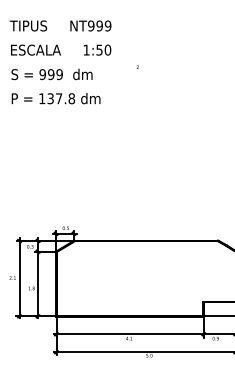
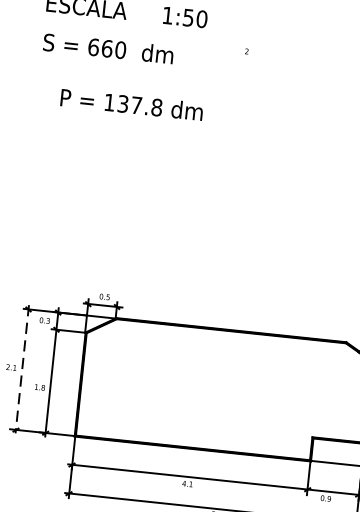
text: (50, 74) -> (106, 48), 999 -> 660
text: (55, 98) -> (130, 104), moved
line: (19, 278) -> (22, 369), solid -> dashed

